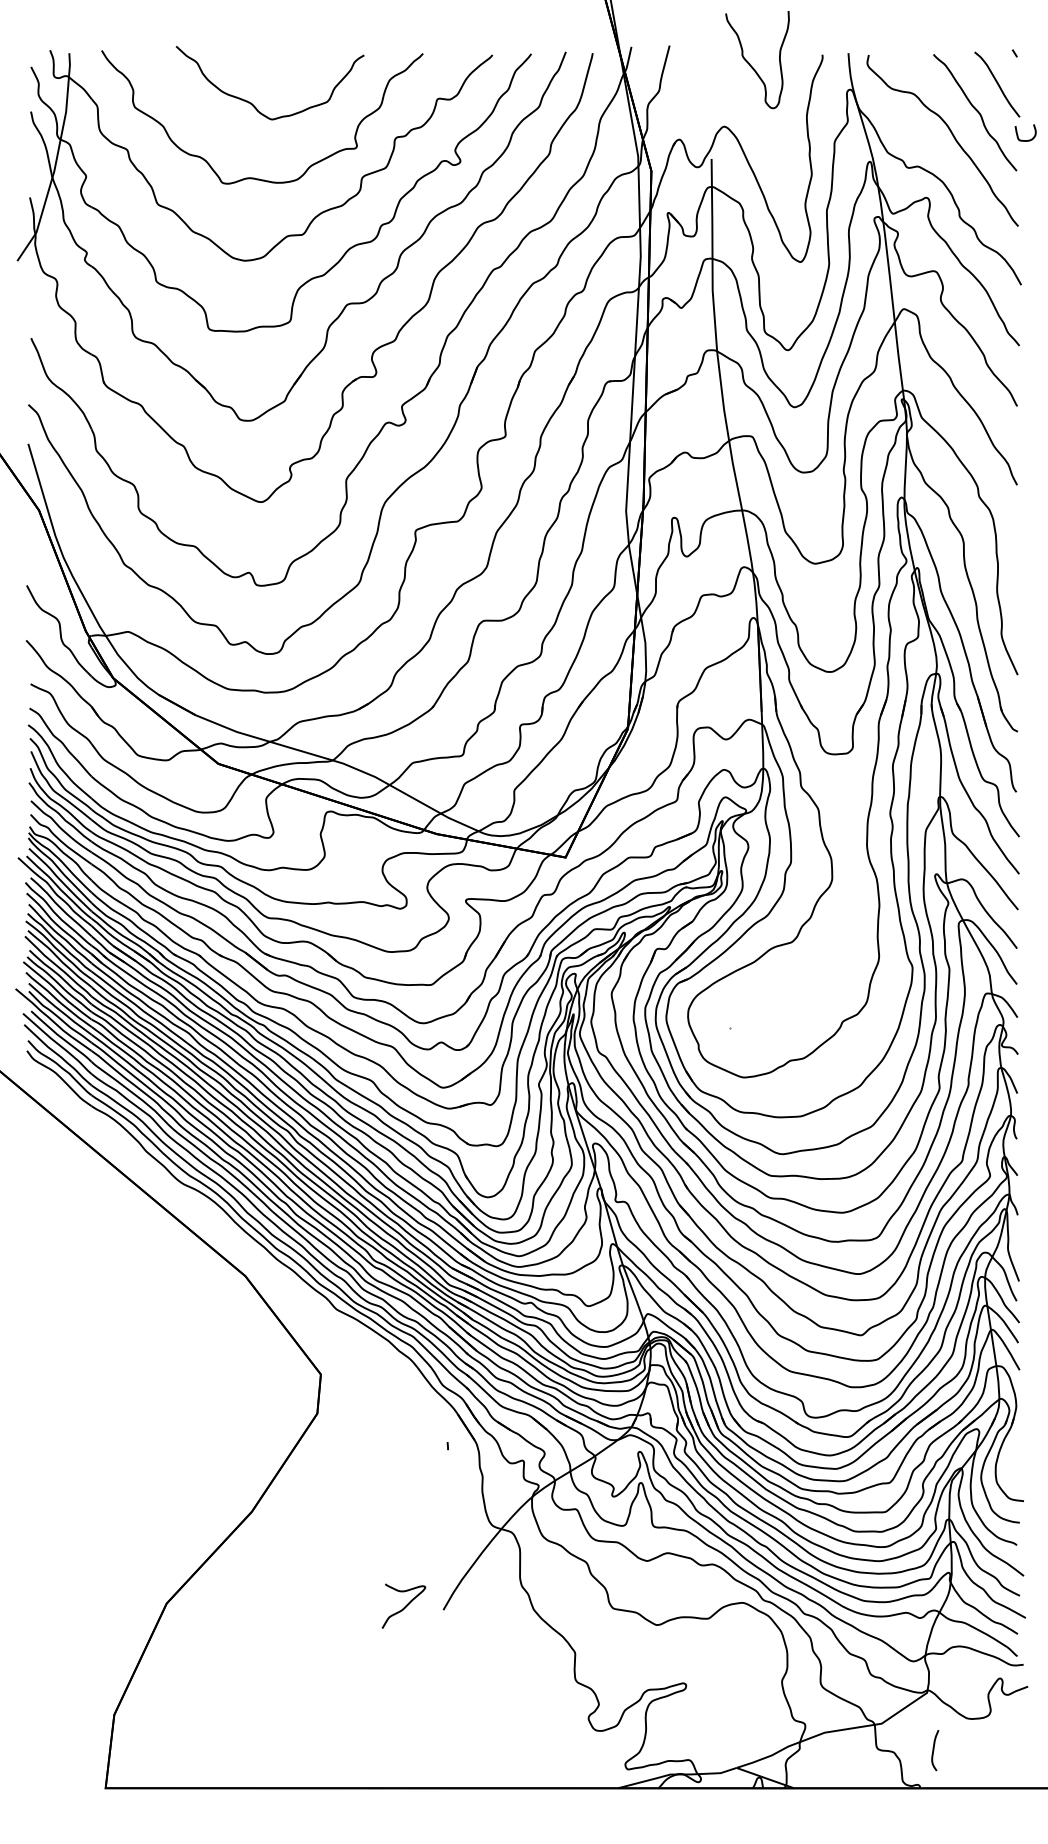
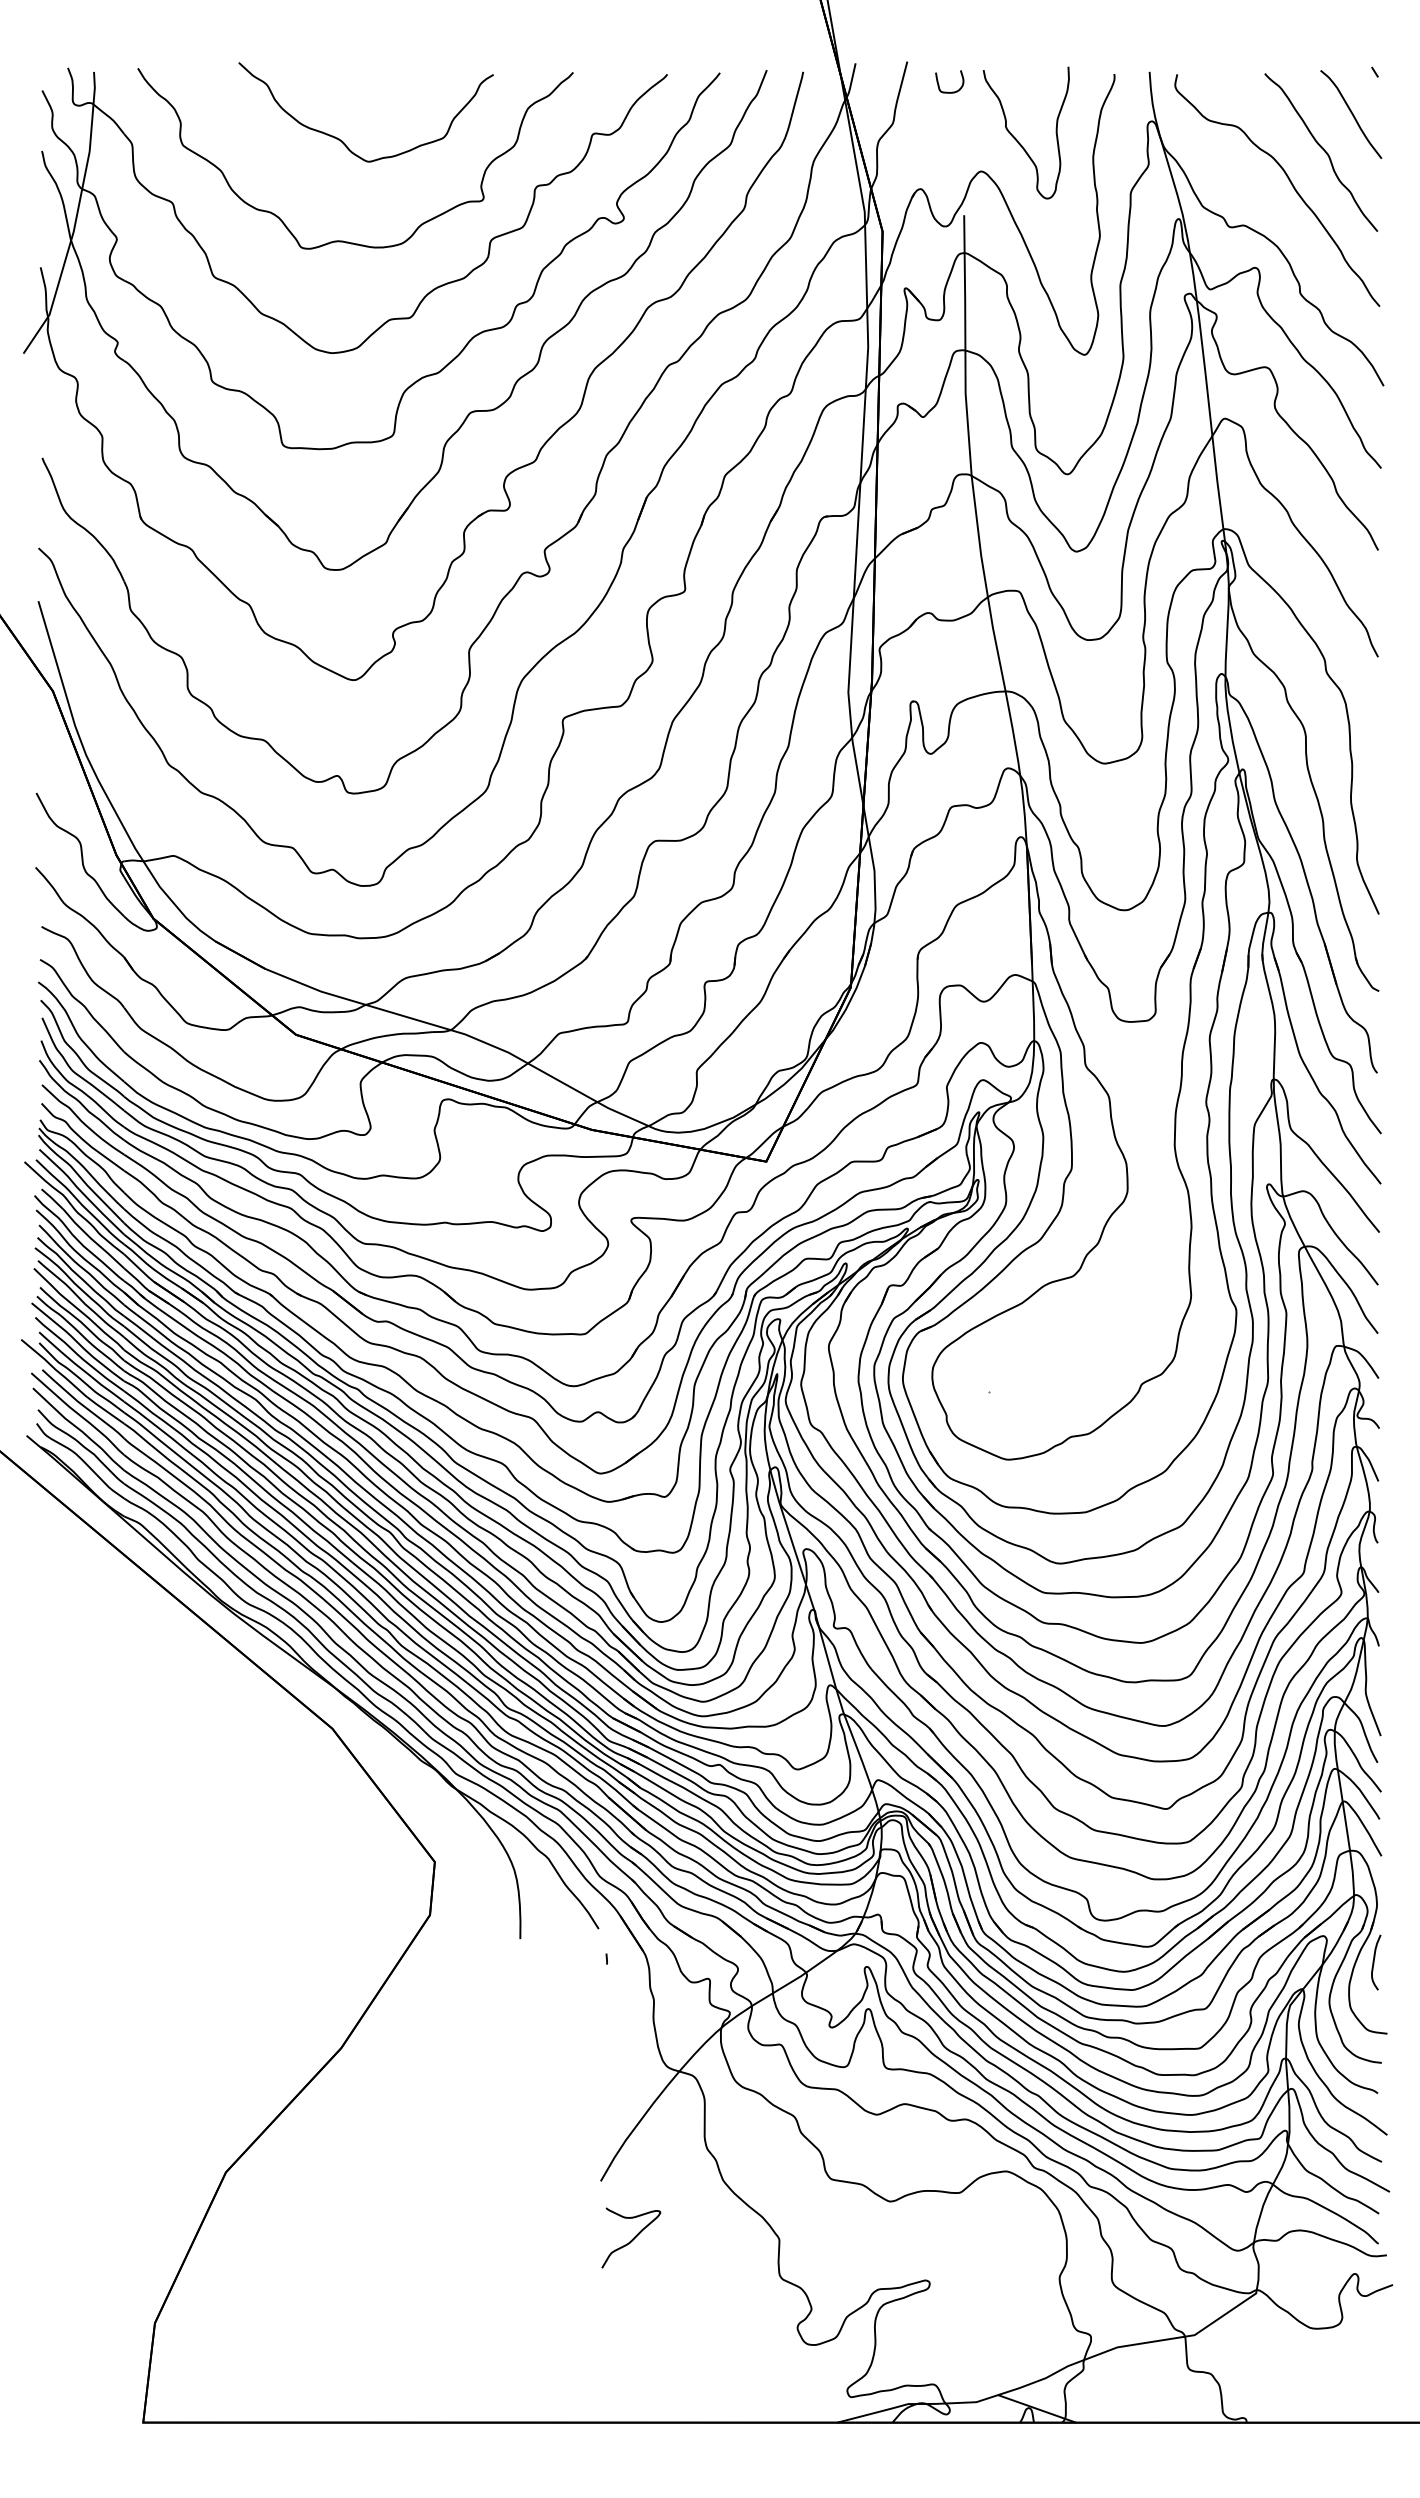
curve: (750, 64) -> (1017, 139), moved
curve: (1024, 139) -> (947, 91), moved
part: (235, 1238) -> (318, 1677), added
curve: (404, 1606) -> (632, 2238), moved
curve: (934, 1750) -> (1374, 1962), moved

